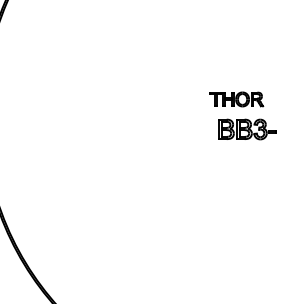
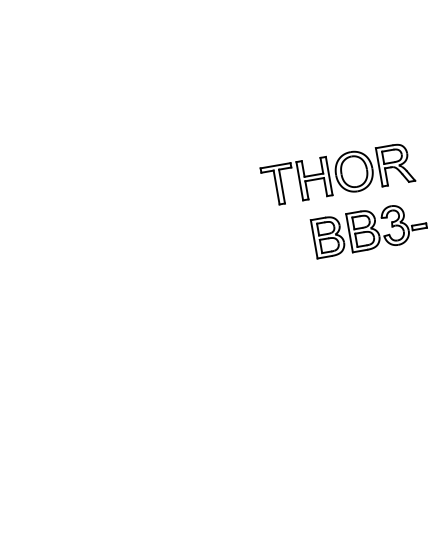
part: (236, 99) -> (337, 174), size x1.43

